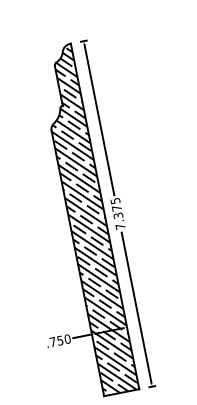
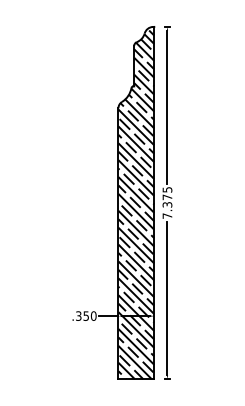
text: (52, 341) -> (78, 315), .750 -> .350

